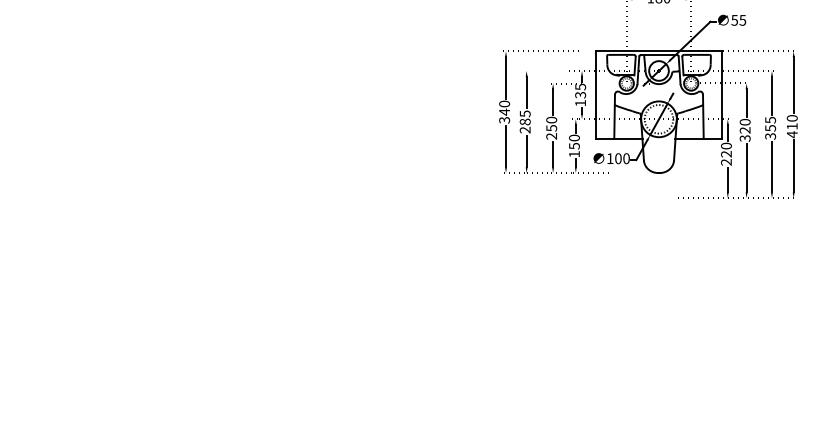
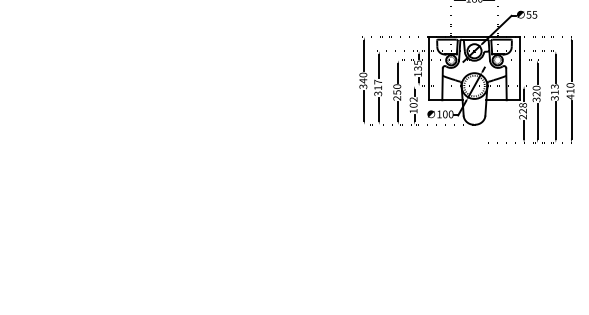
text: (524, 121) -> (377, 87), 285 -> 317
text: (770, 124) -> (554, 89), 355 -> 313
text: (574, 141) -> (413, 102), 150 -> 102
text: (726, 145) -> (523, 104), 220 -> 228

